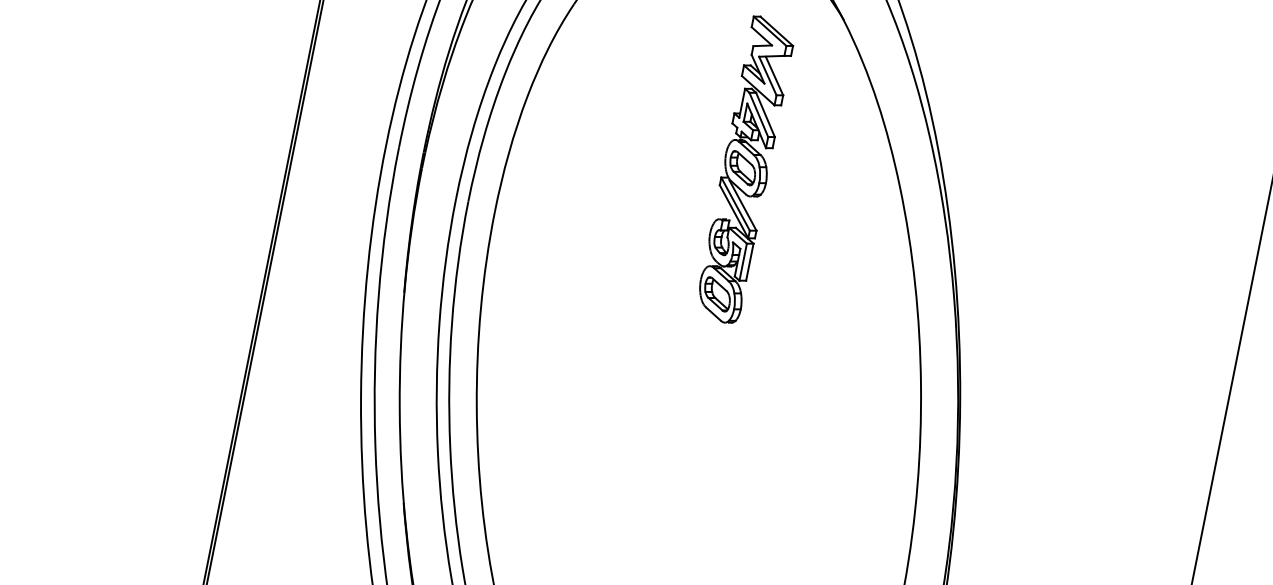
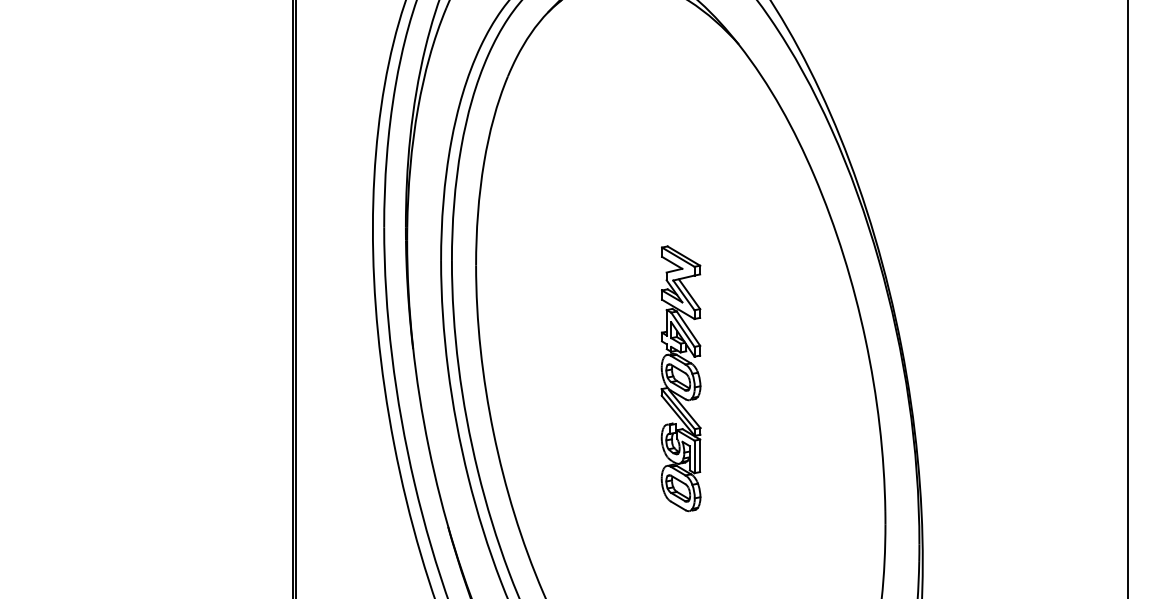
part: (745, 169) -> (680, 378), moved

